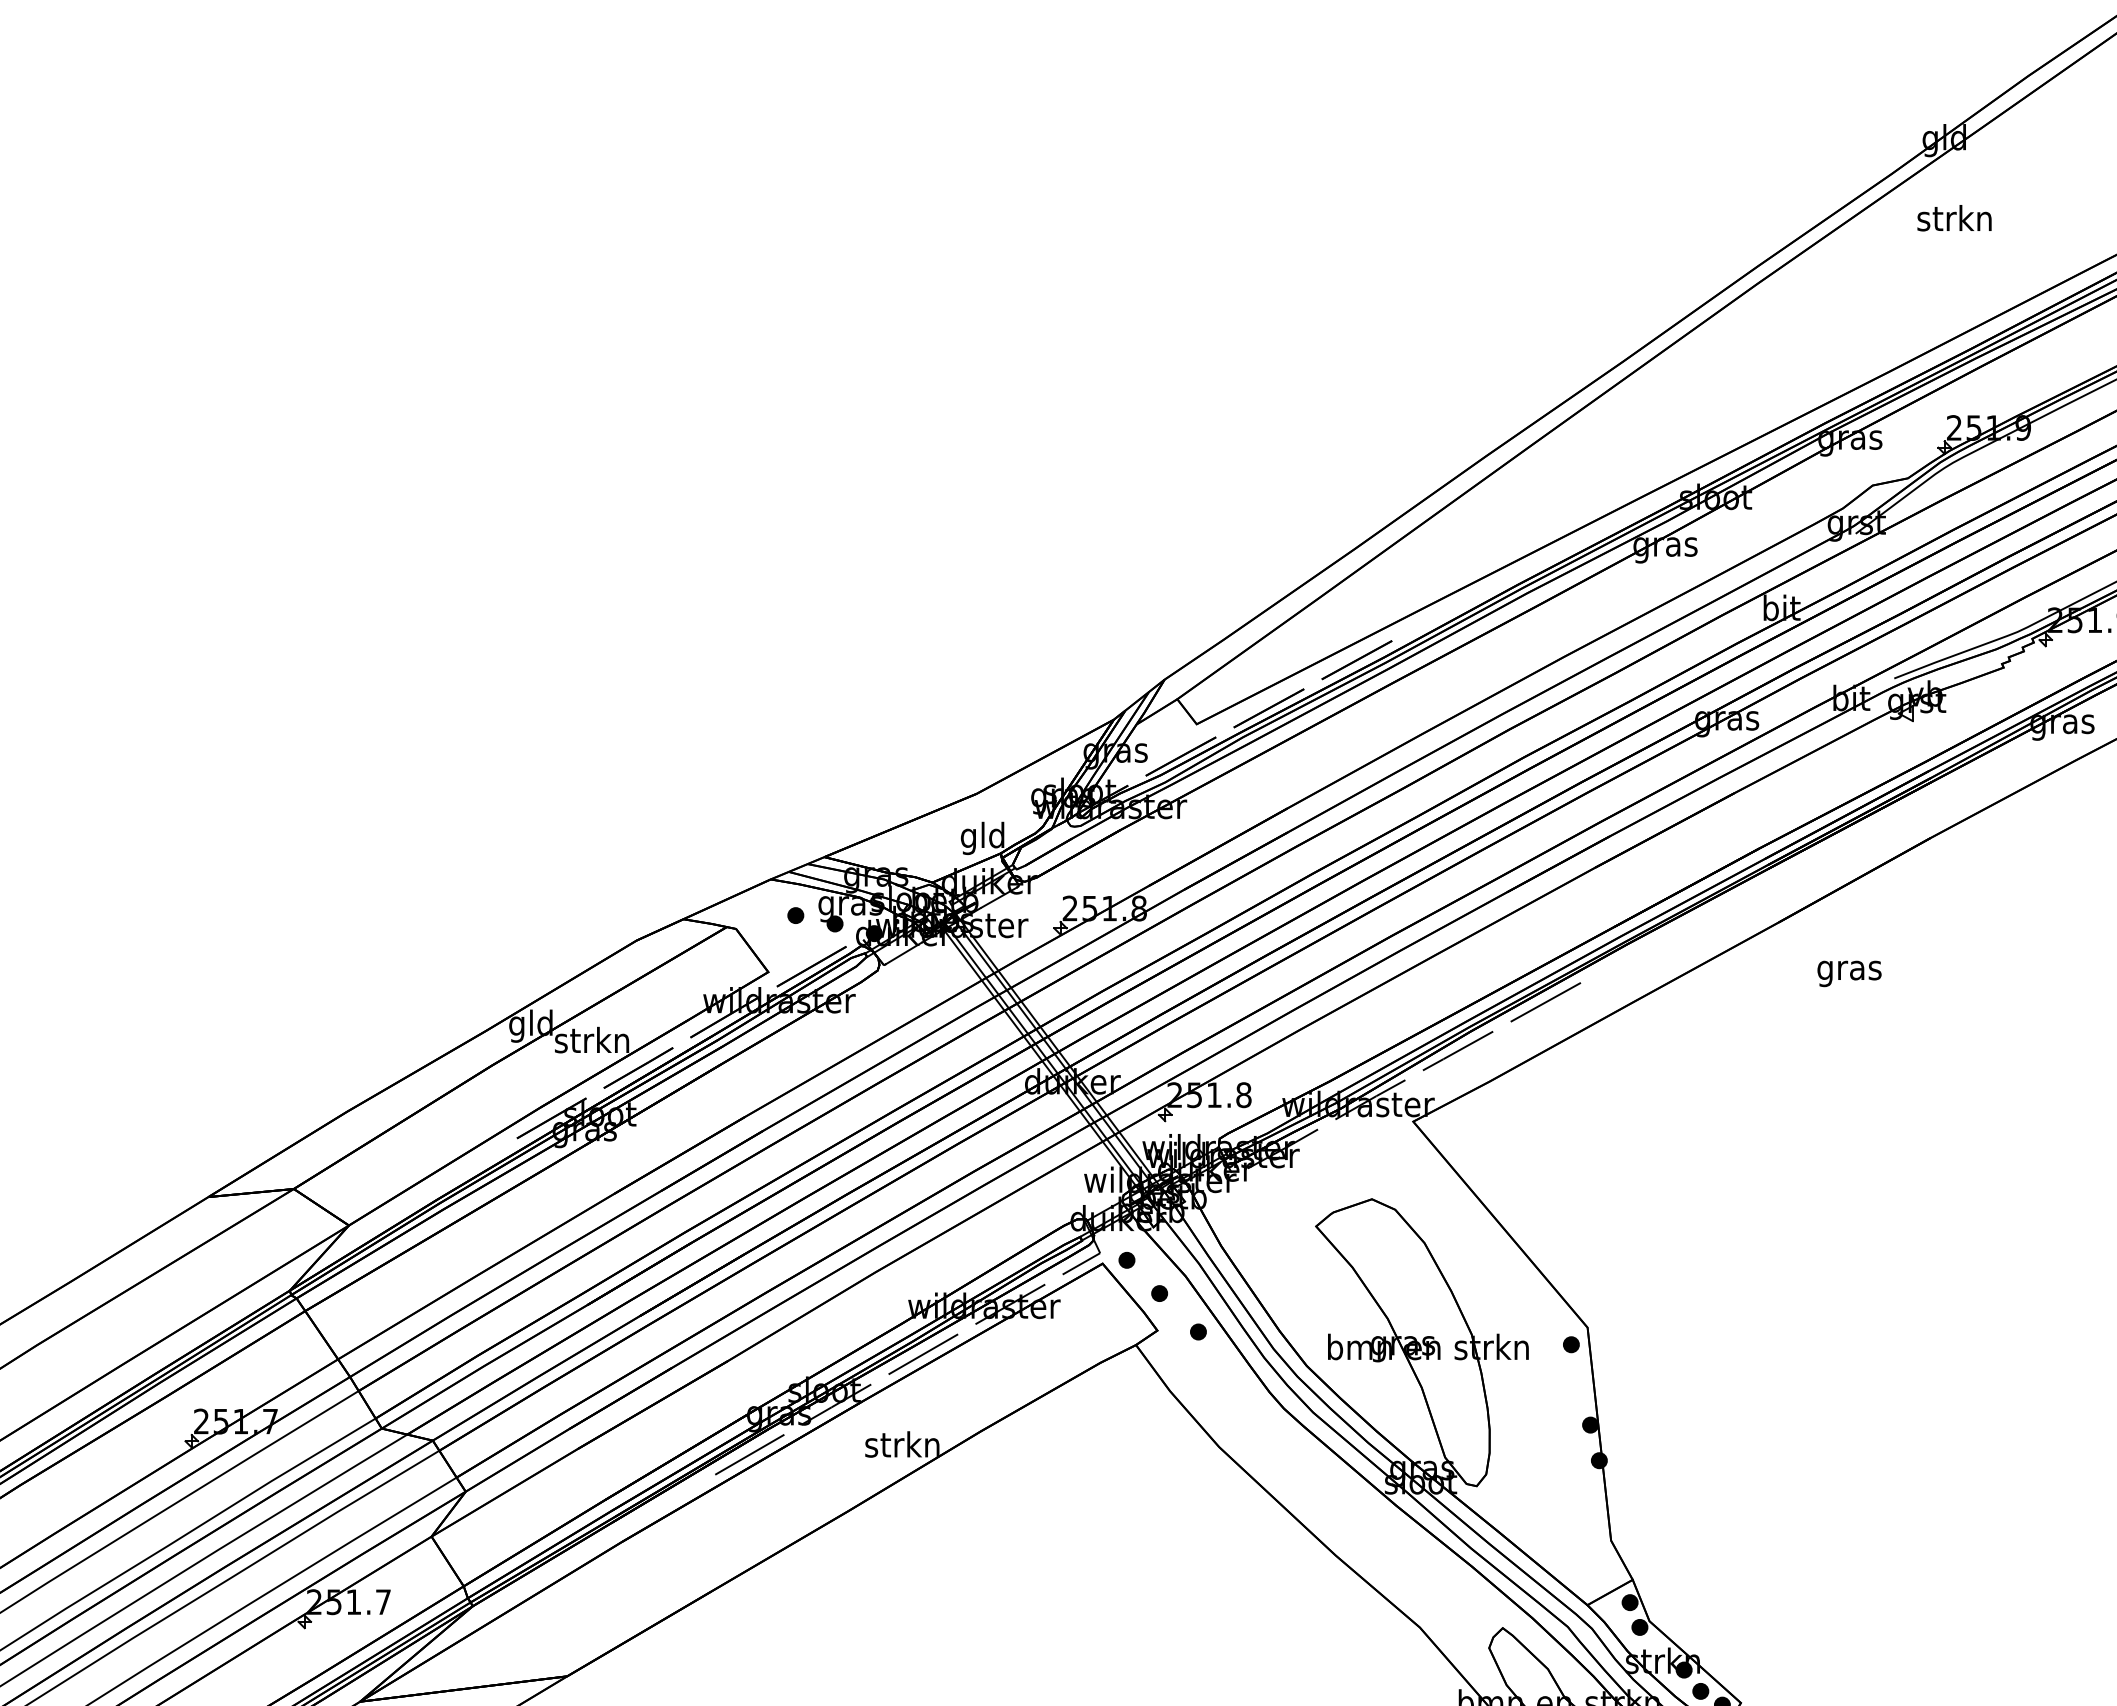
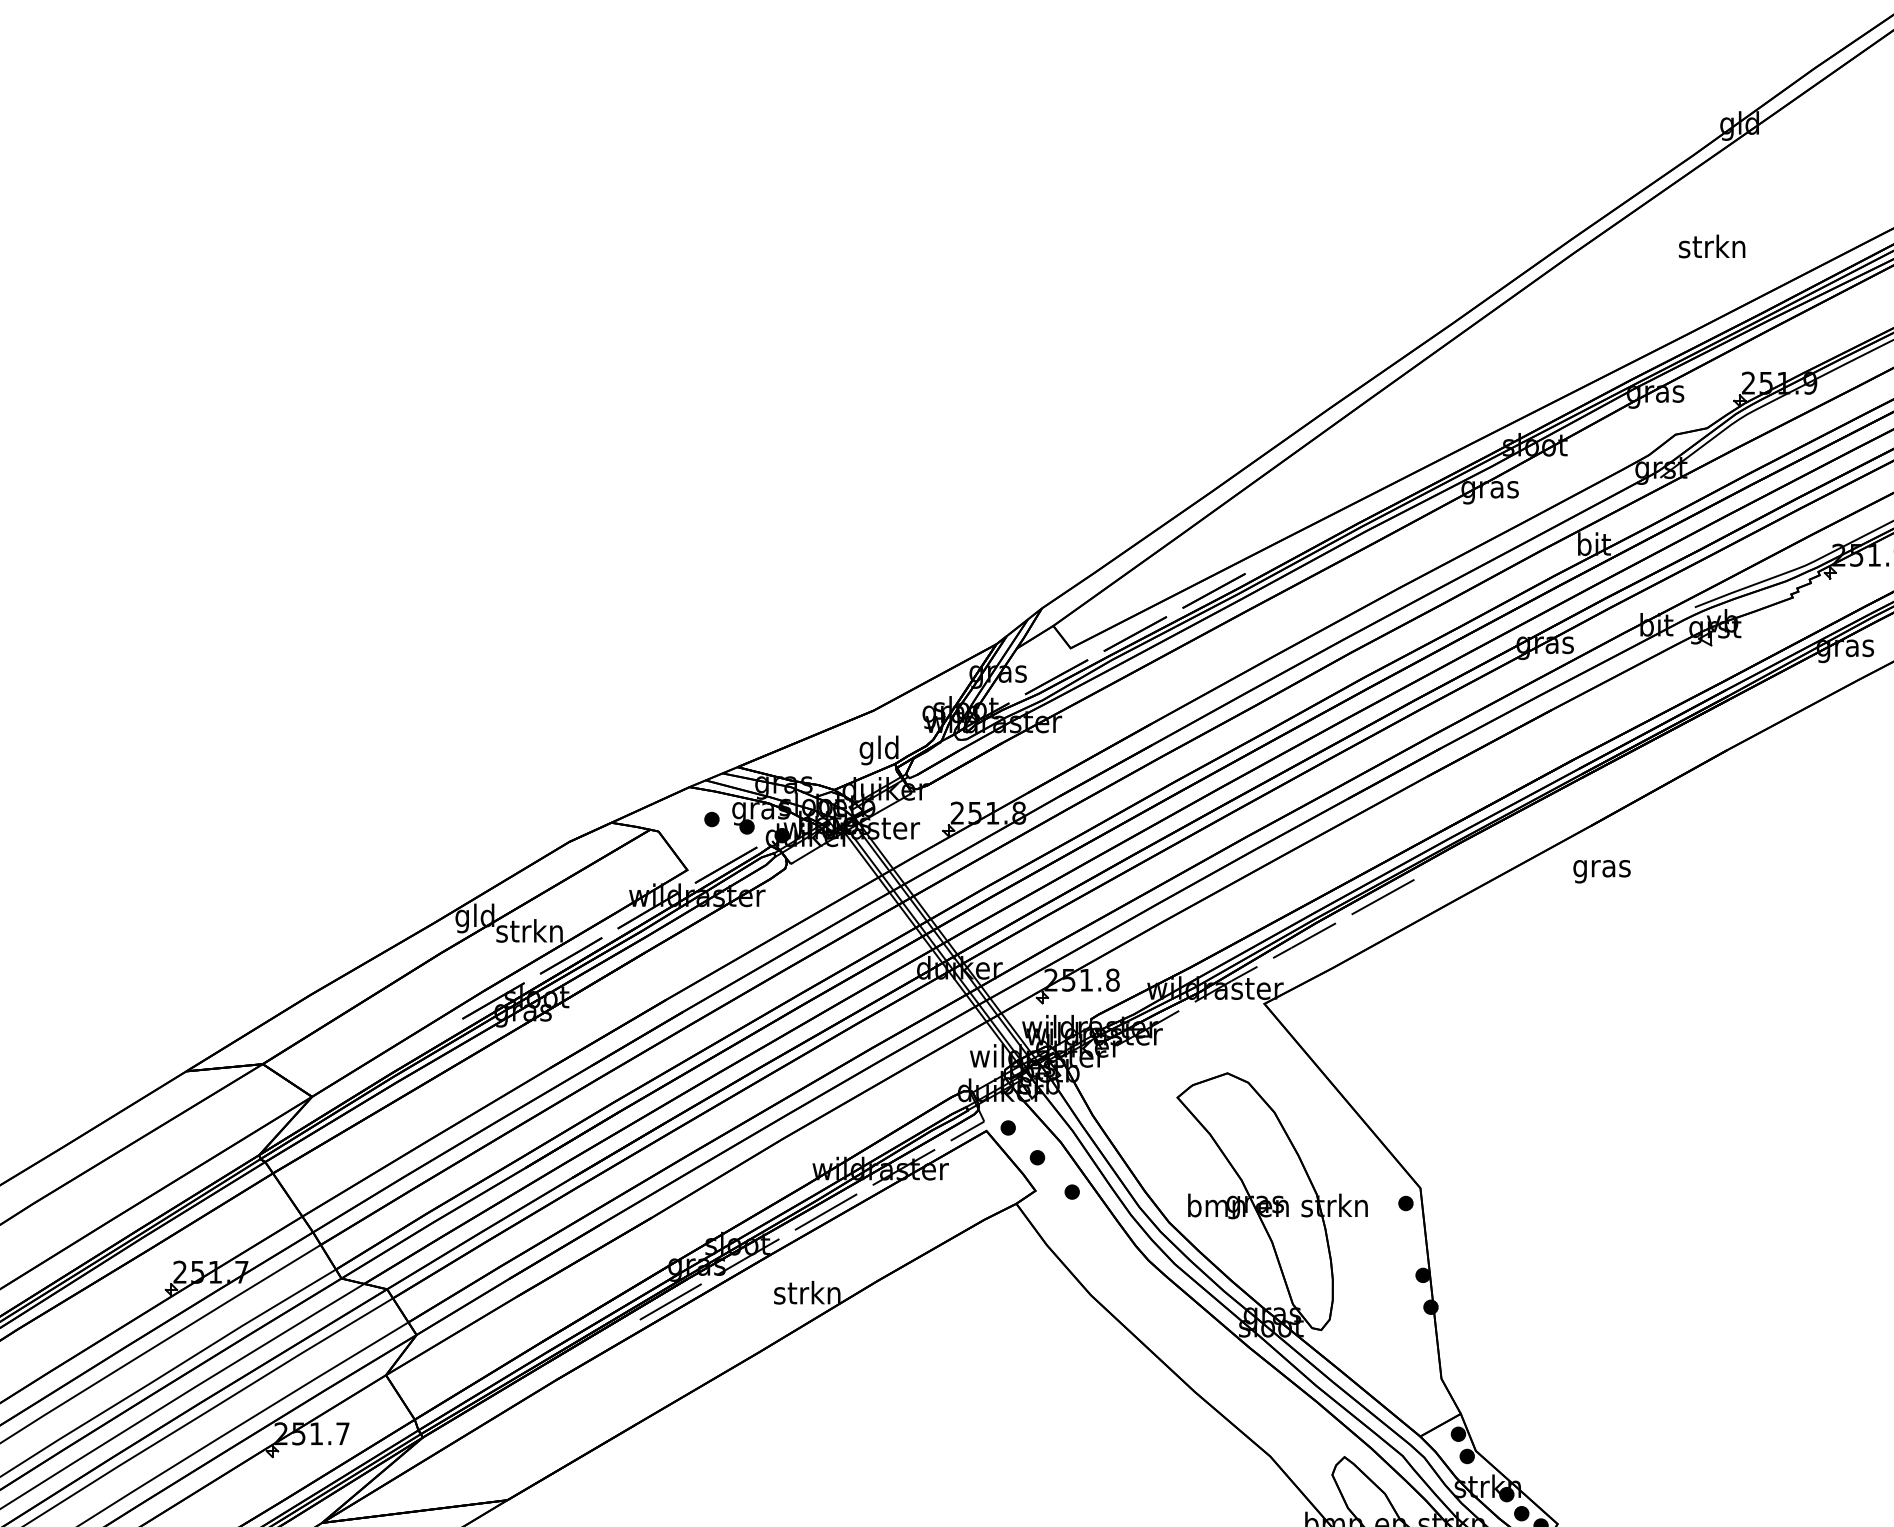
text: (1954, 218) -> (1712, 246), moved
text: (1849, 973) -> (1601, 871), moved

